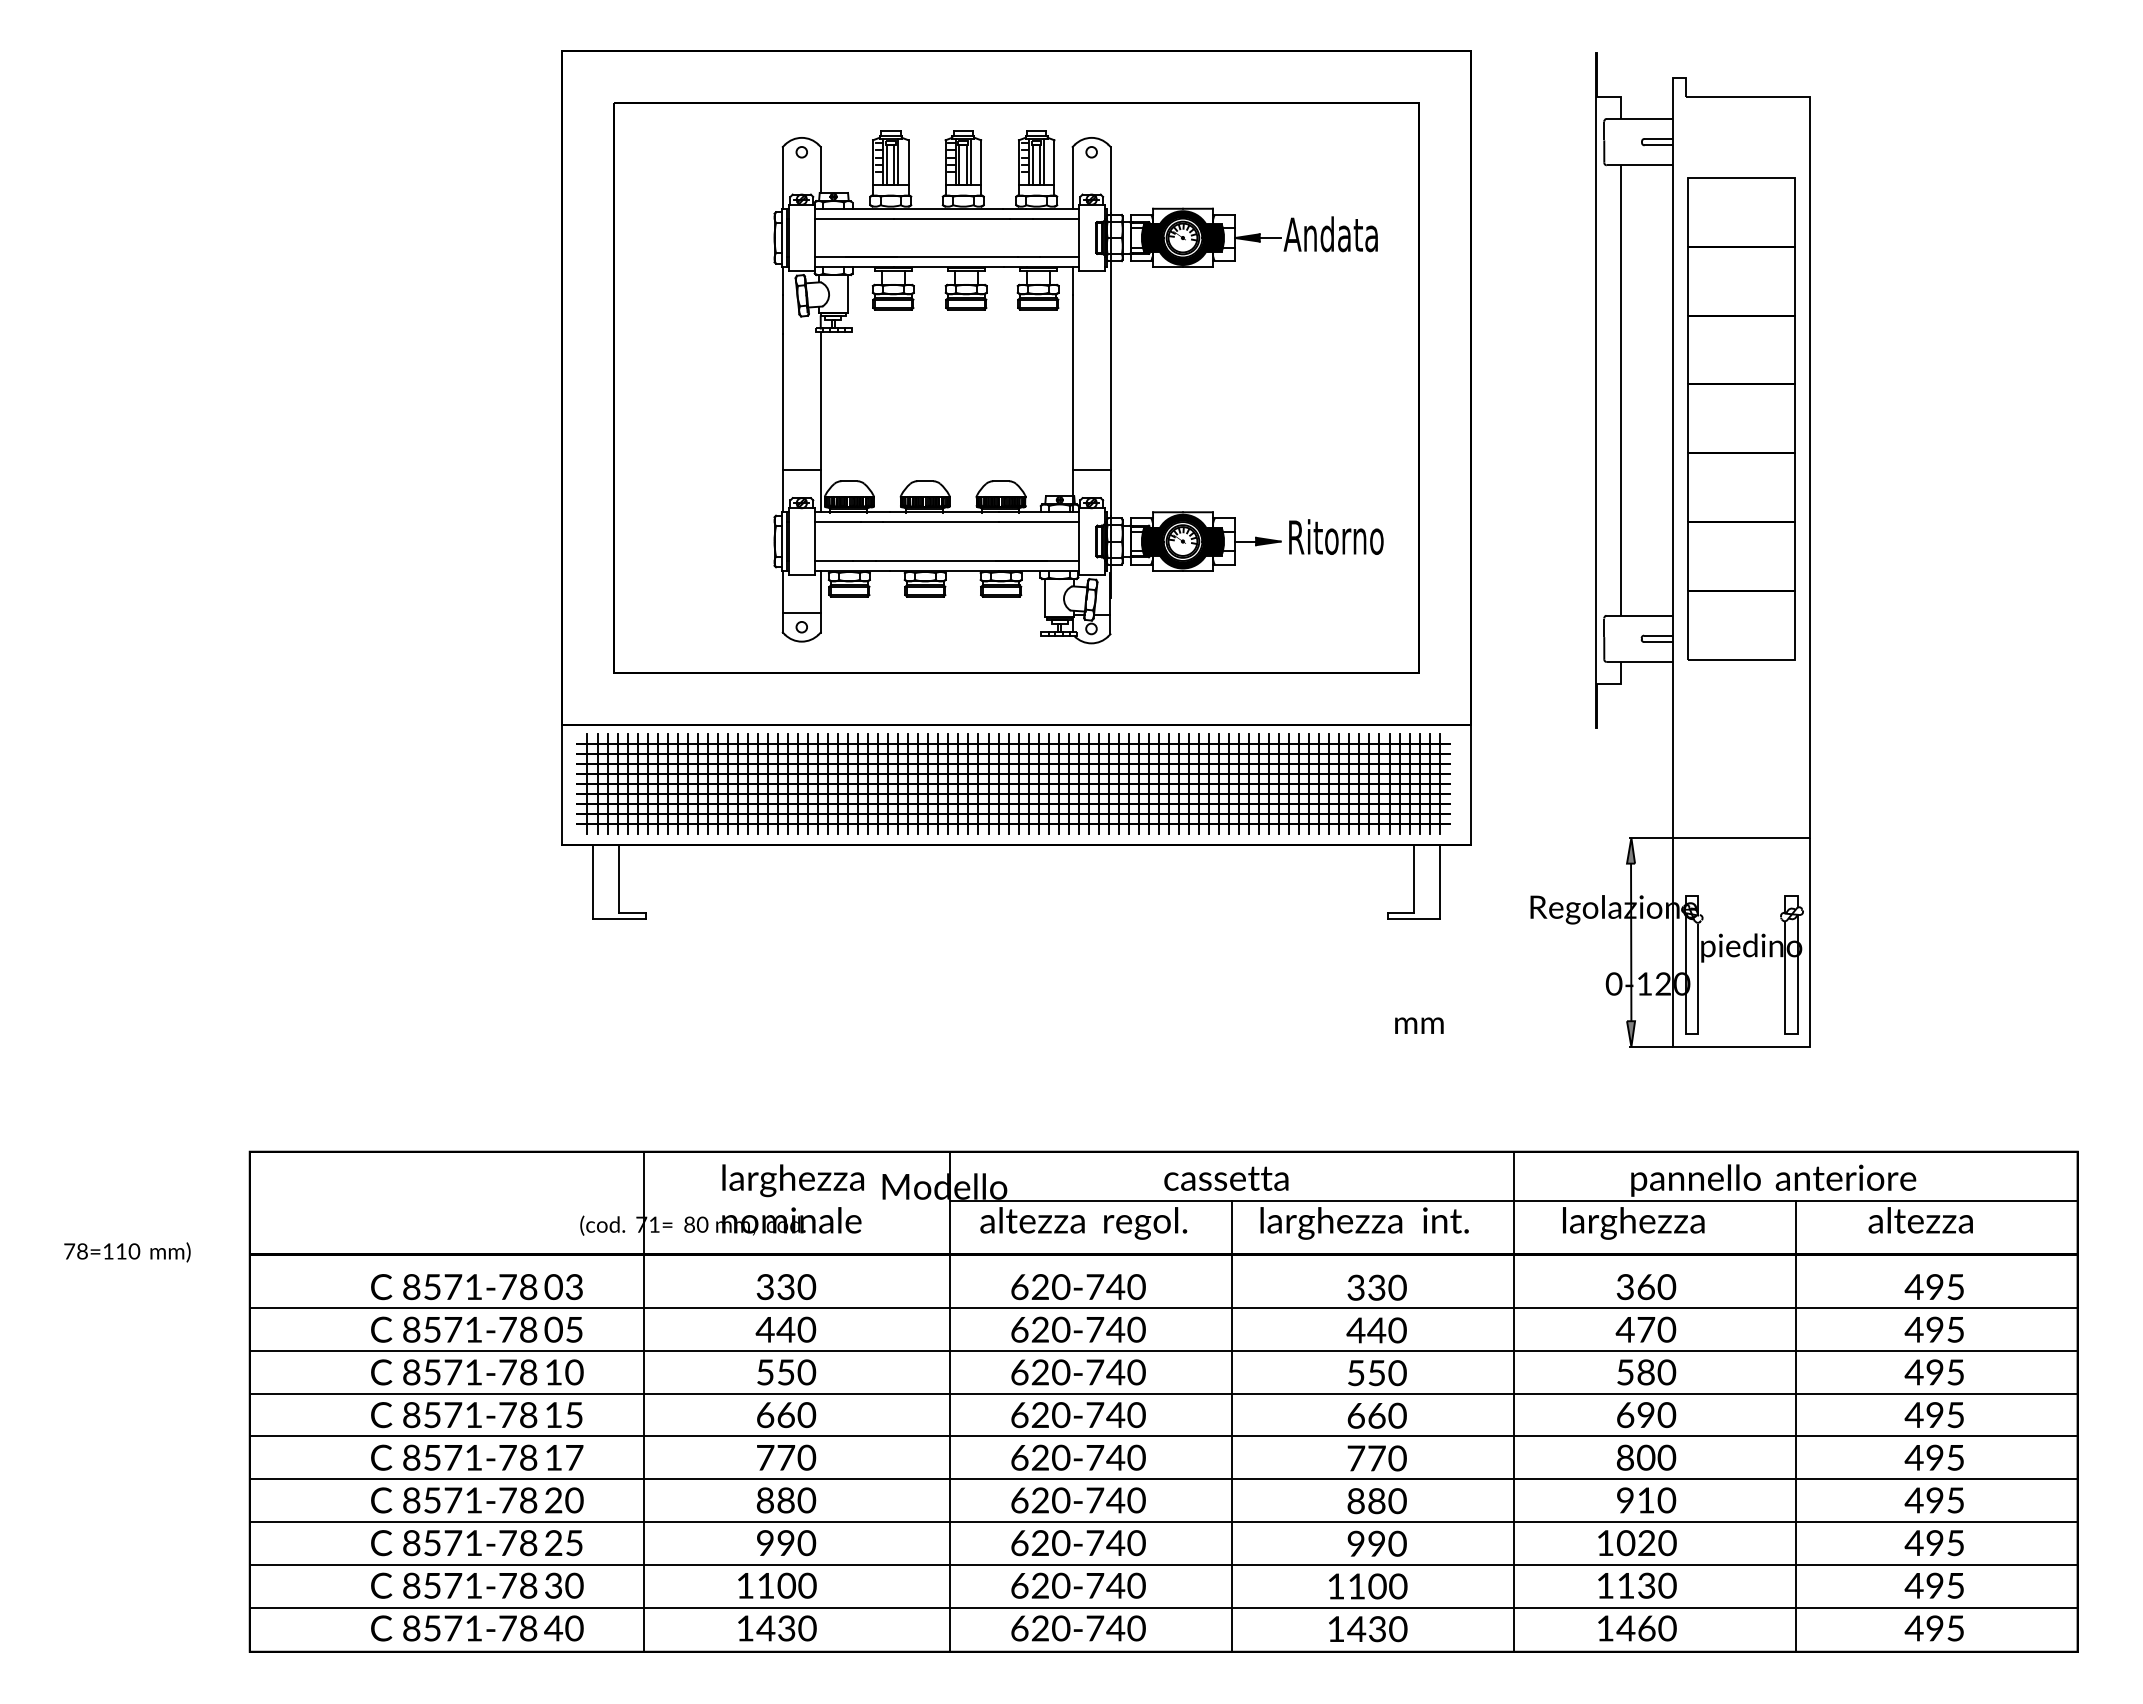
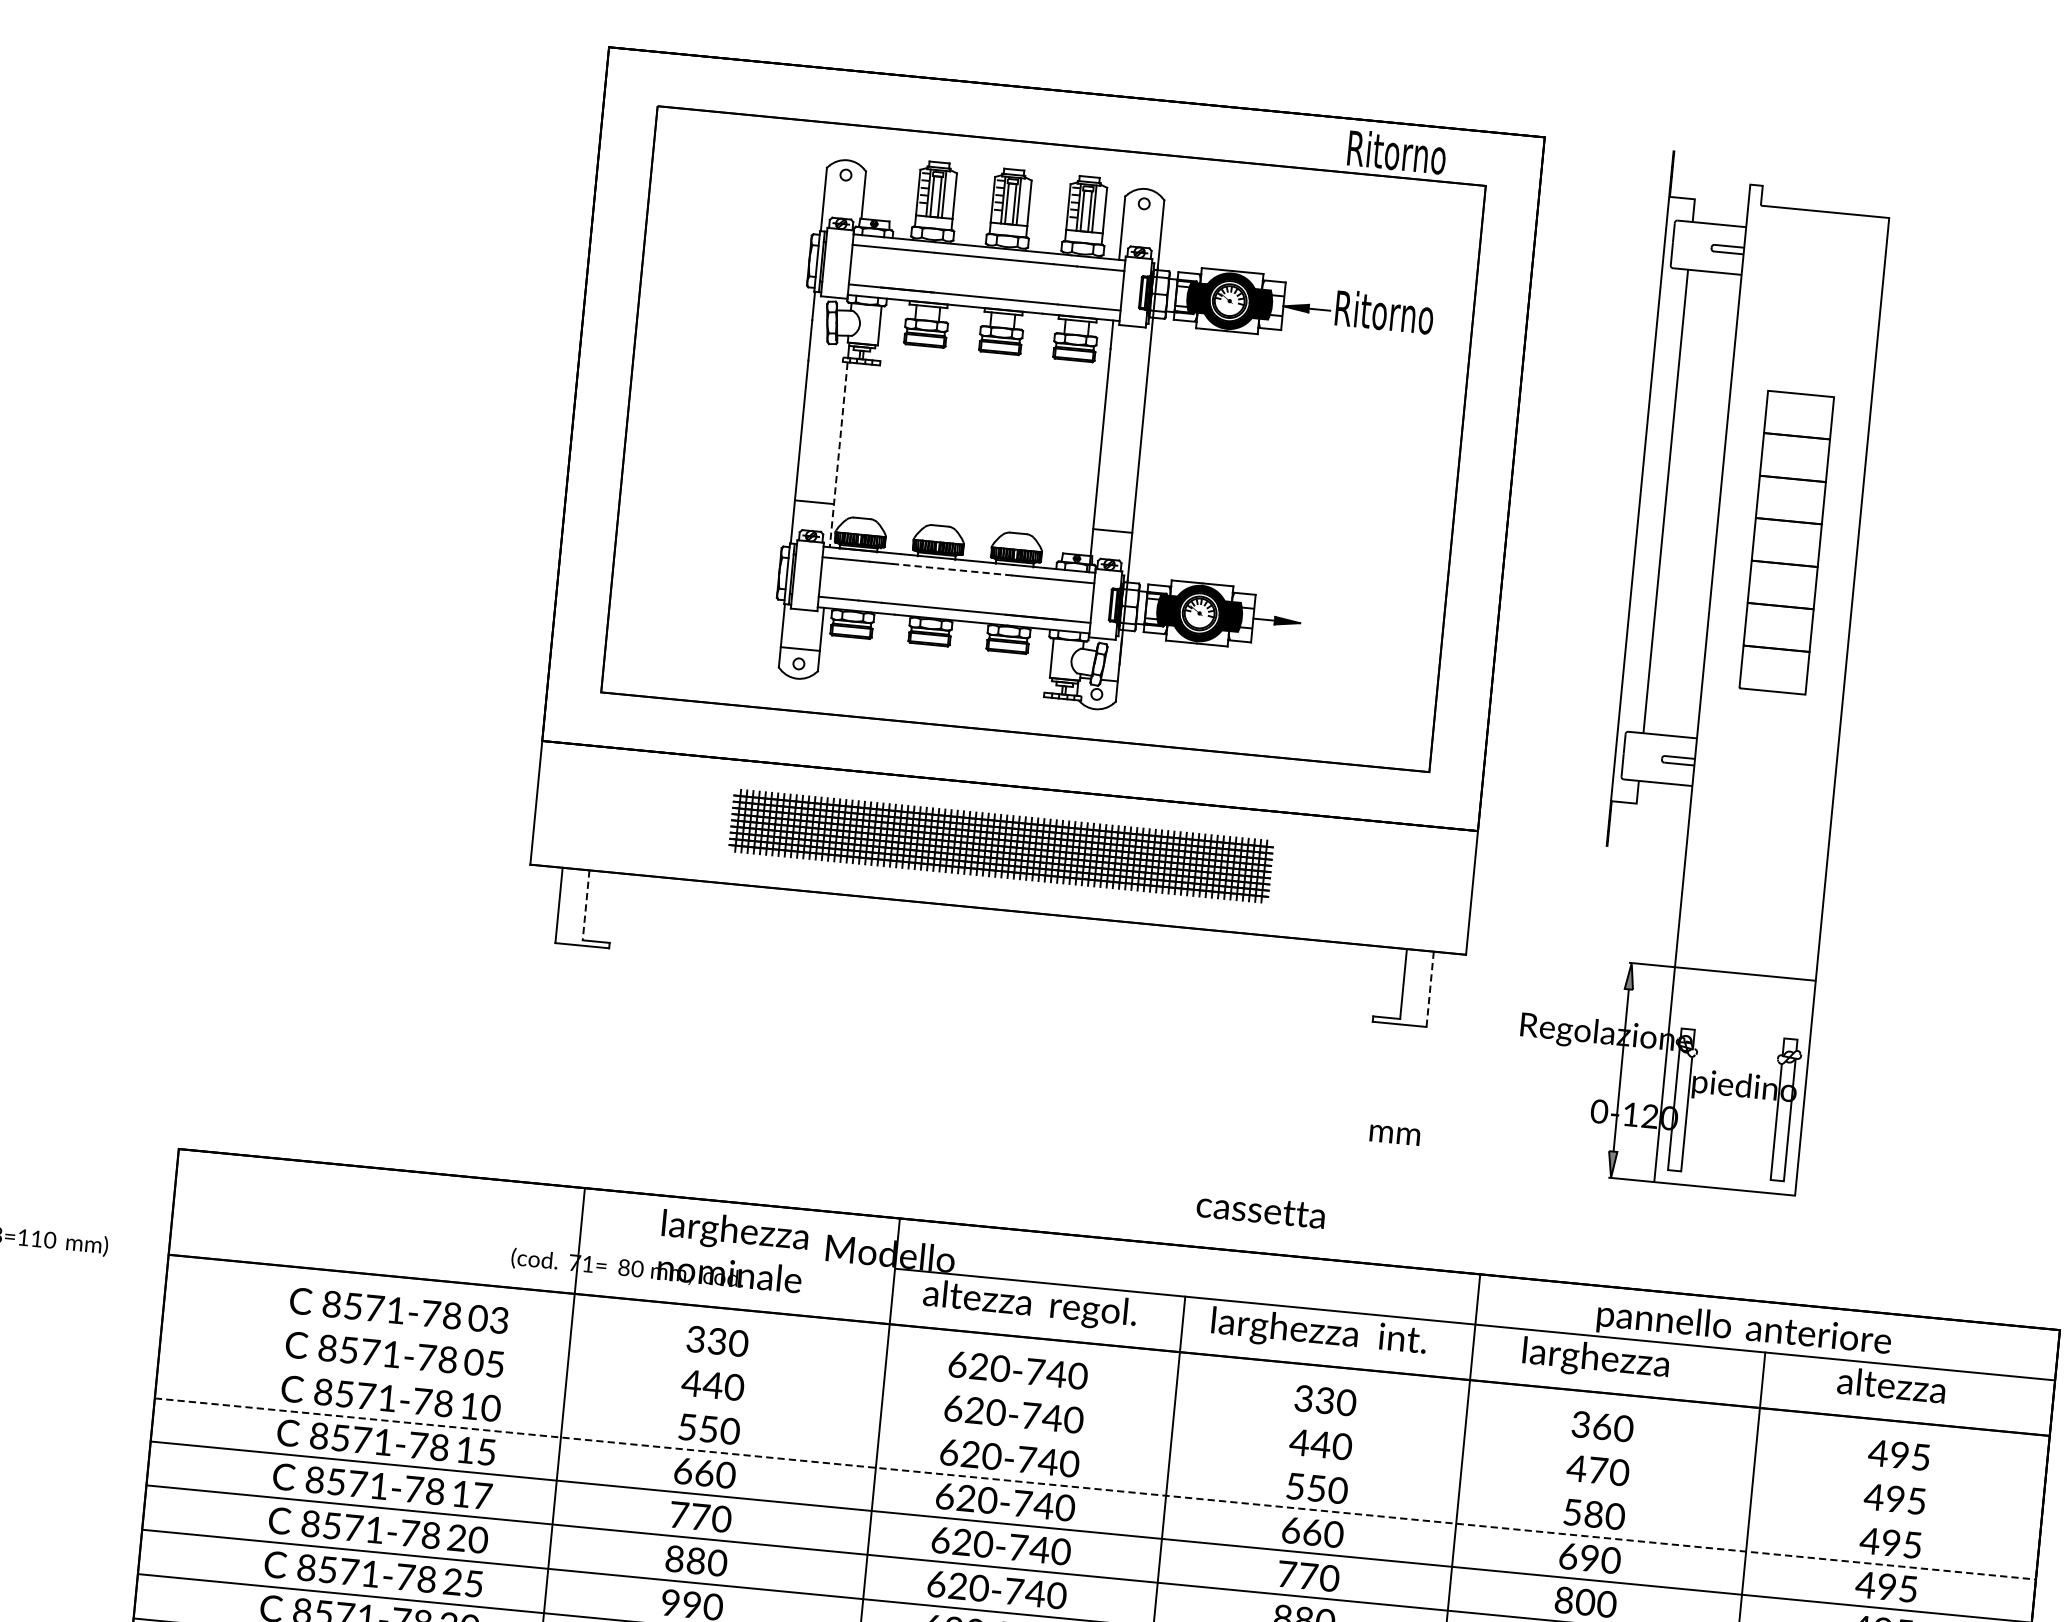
text: (1331, 234) -> (1382, 312), Andata -> Ritorno
part: (1741, 418) -> (1786, 542), size x0.6
line: (820, 422) -> (838, 455), solid -> dashed
line: (941, 522) -> (953, 569), solid -> dashed
text: (1336, 536) -> (1397, 151), moved
part: (1013, 783) -> (1001, 845), size x0.6
line: (619, 879) -> (586, 905), solid -> dashed
line: (1439, 882) -> (1429, 989), solid -> dashed
text: (1226, 1178) -> (1261, 1210), moved
line: (1163, 1308) -> (1103, 1400), removed
line: (1163, 1350) -> (1099, 1444), removed
line: (1163, 1394) -> (1095, 1489), solid -> dashed

